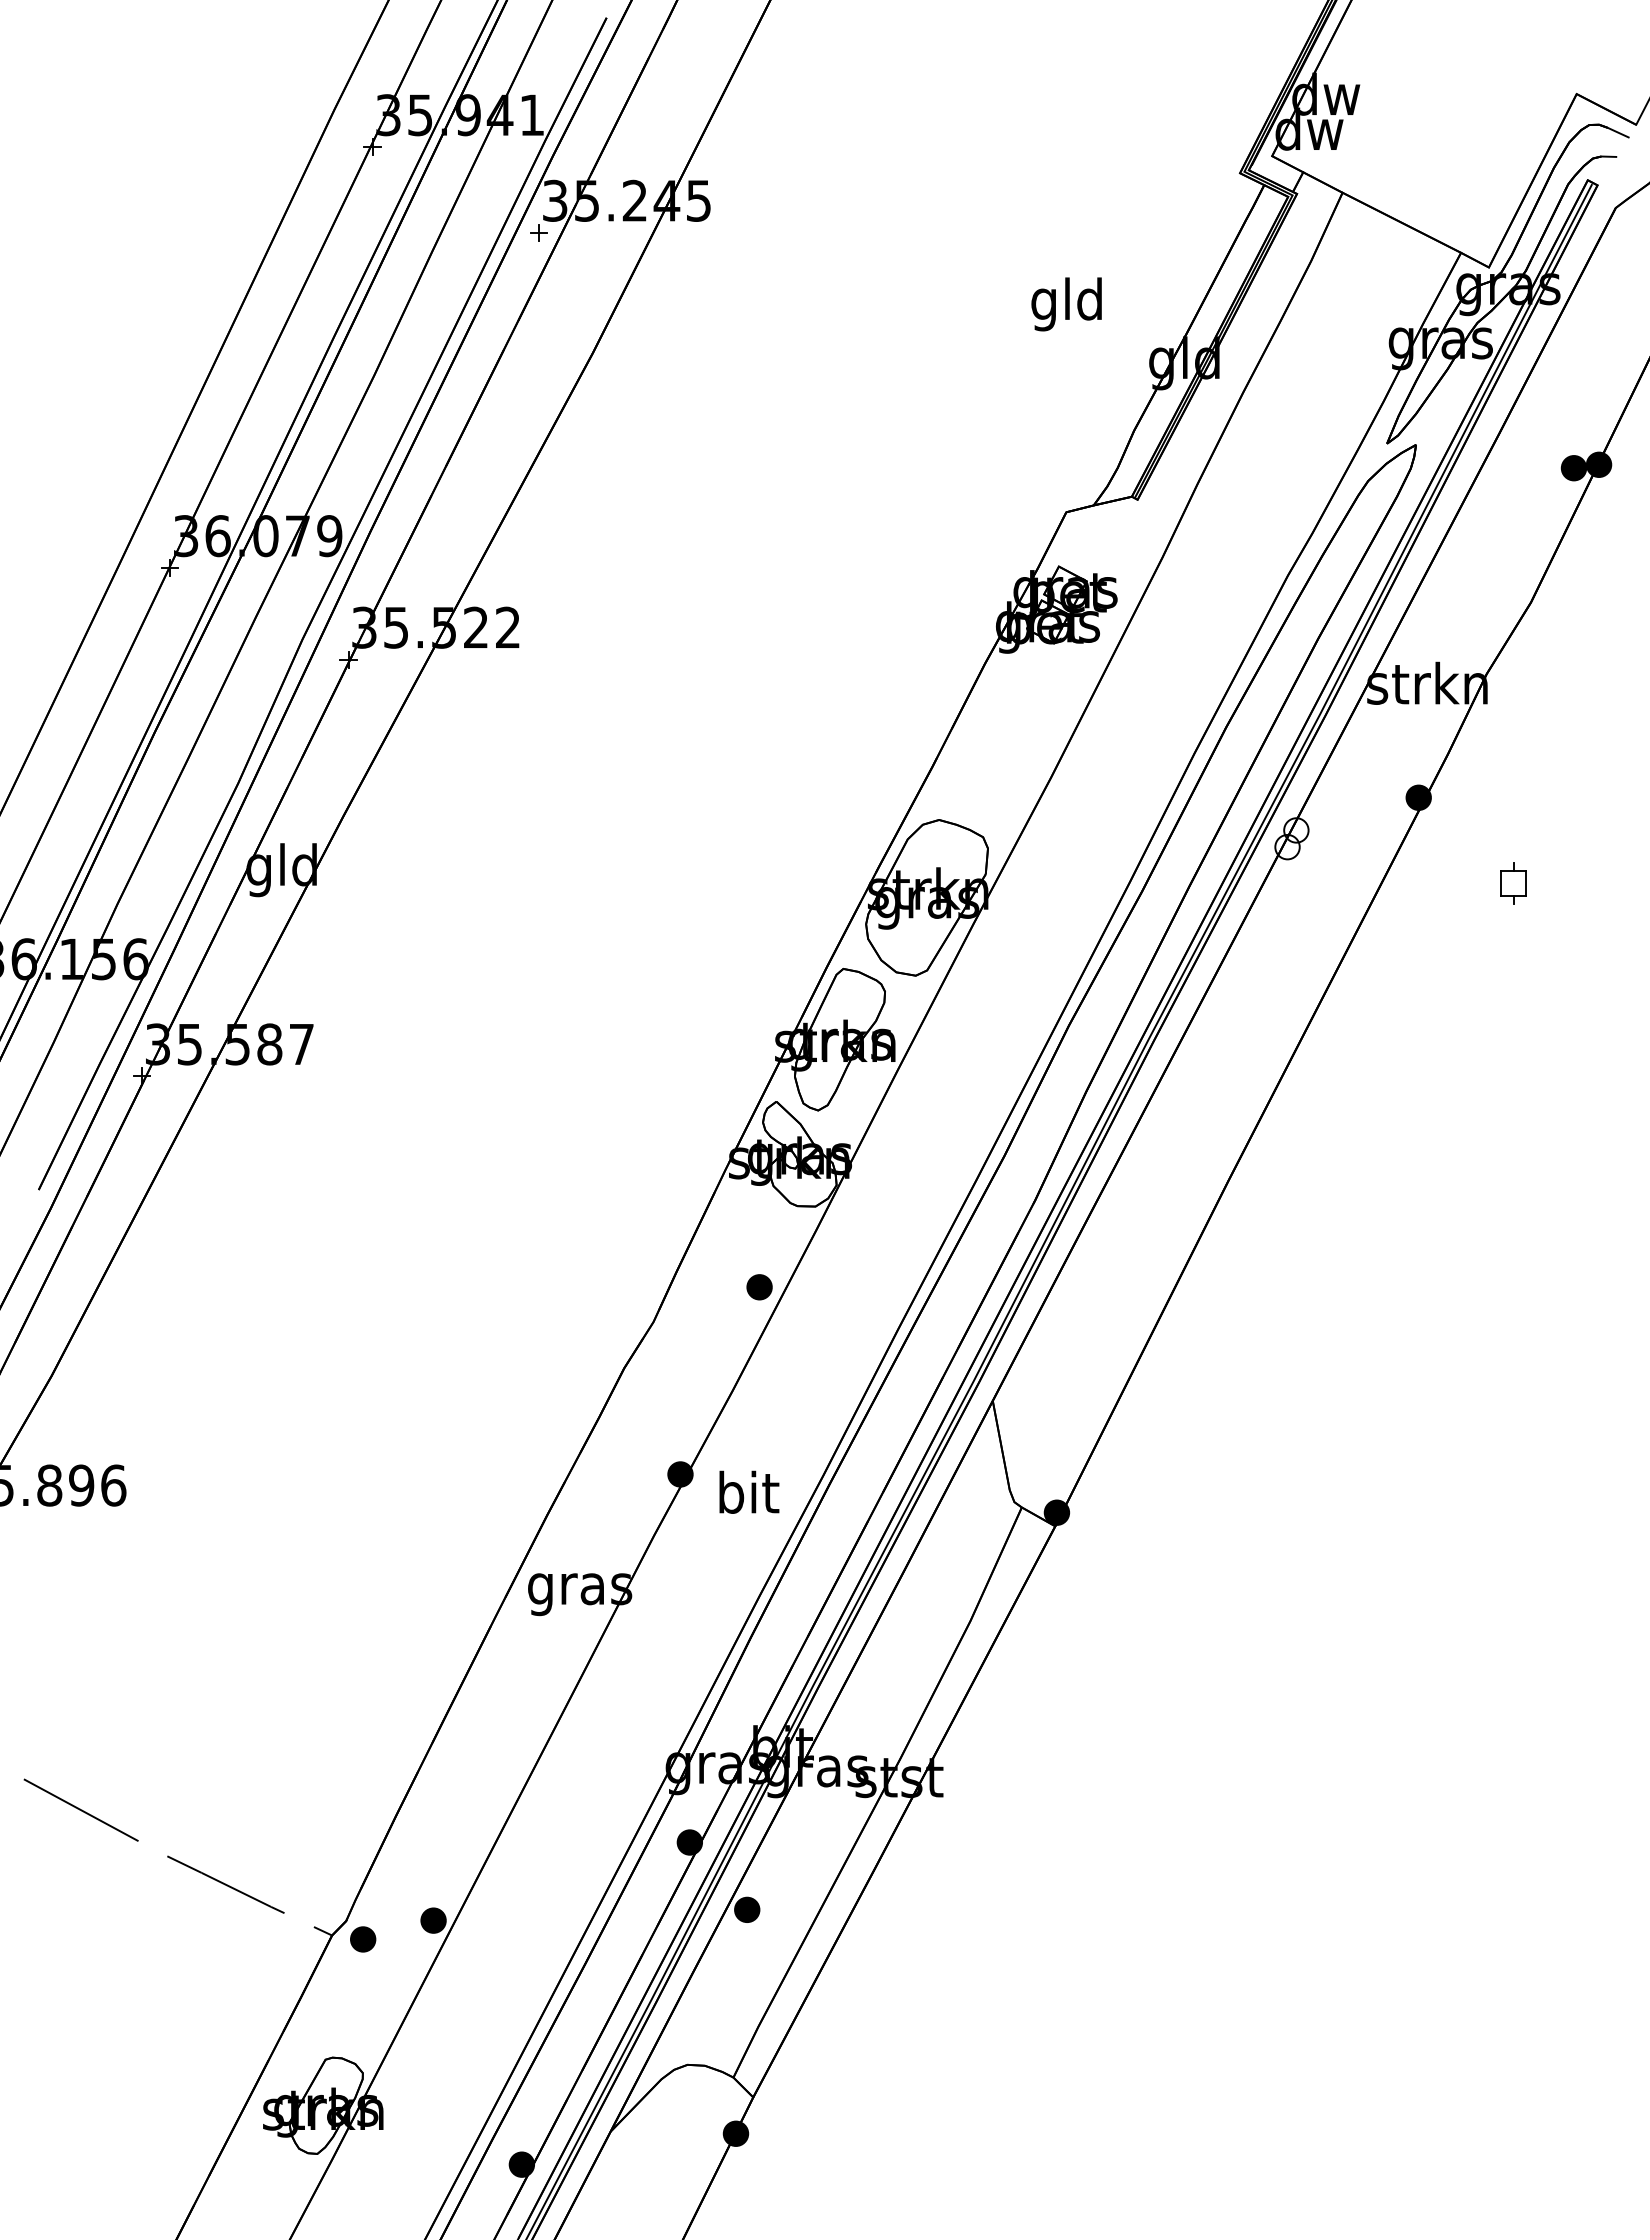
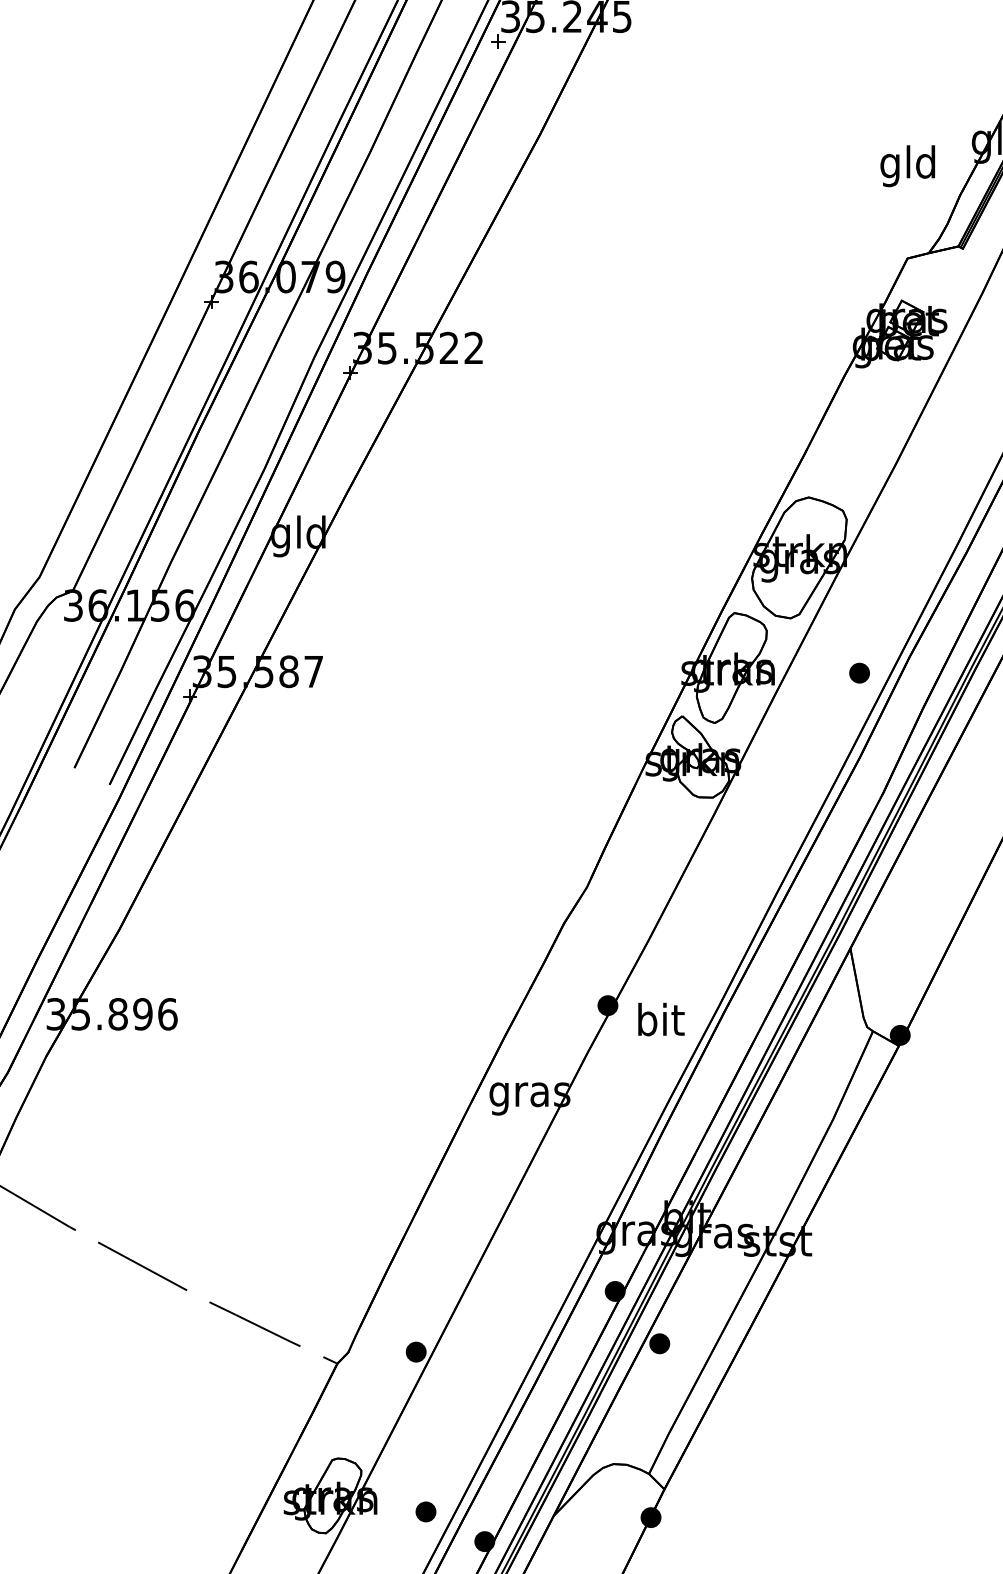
text: (1066, 304) -> (907, 166), moved
part: (759, 1287) -> (859, 673), moved
part: (363, 1939) -> (426, 1511), moved

